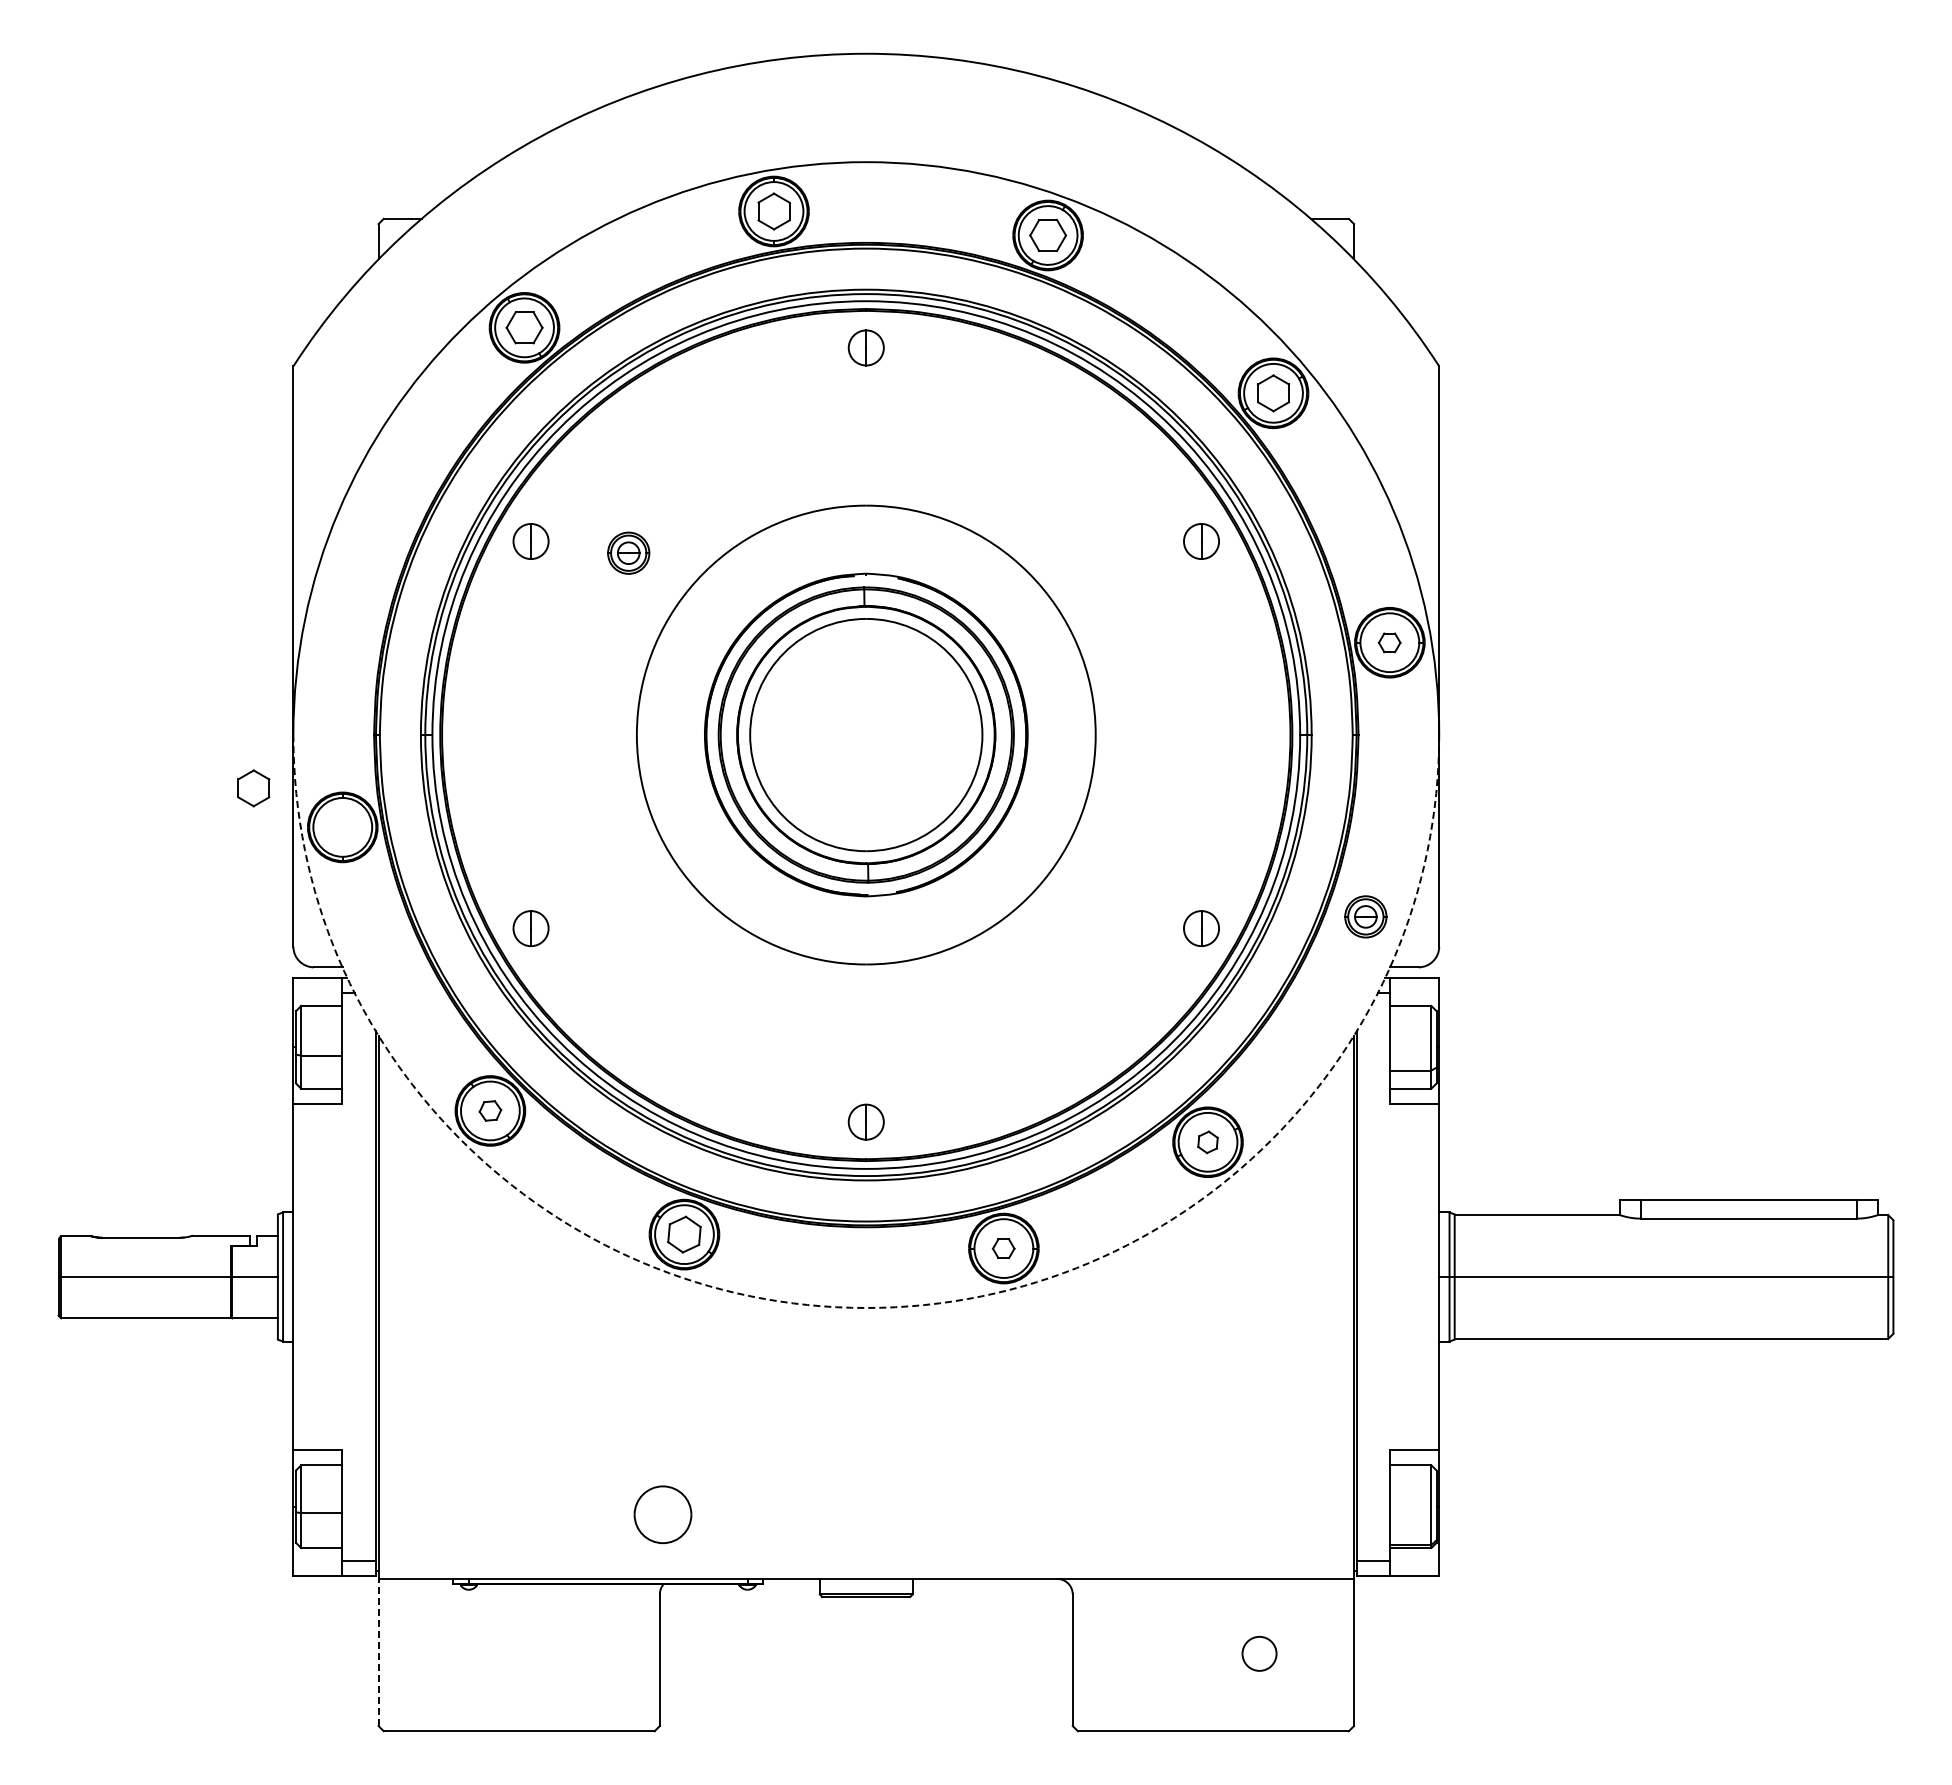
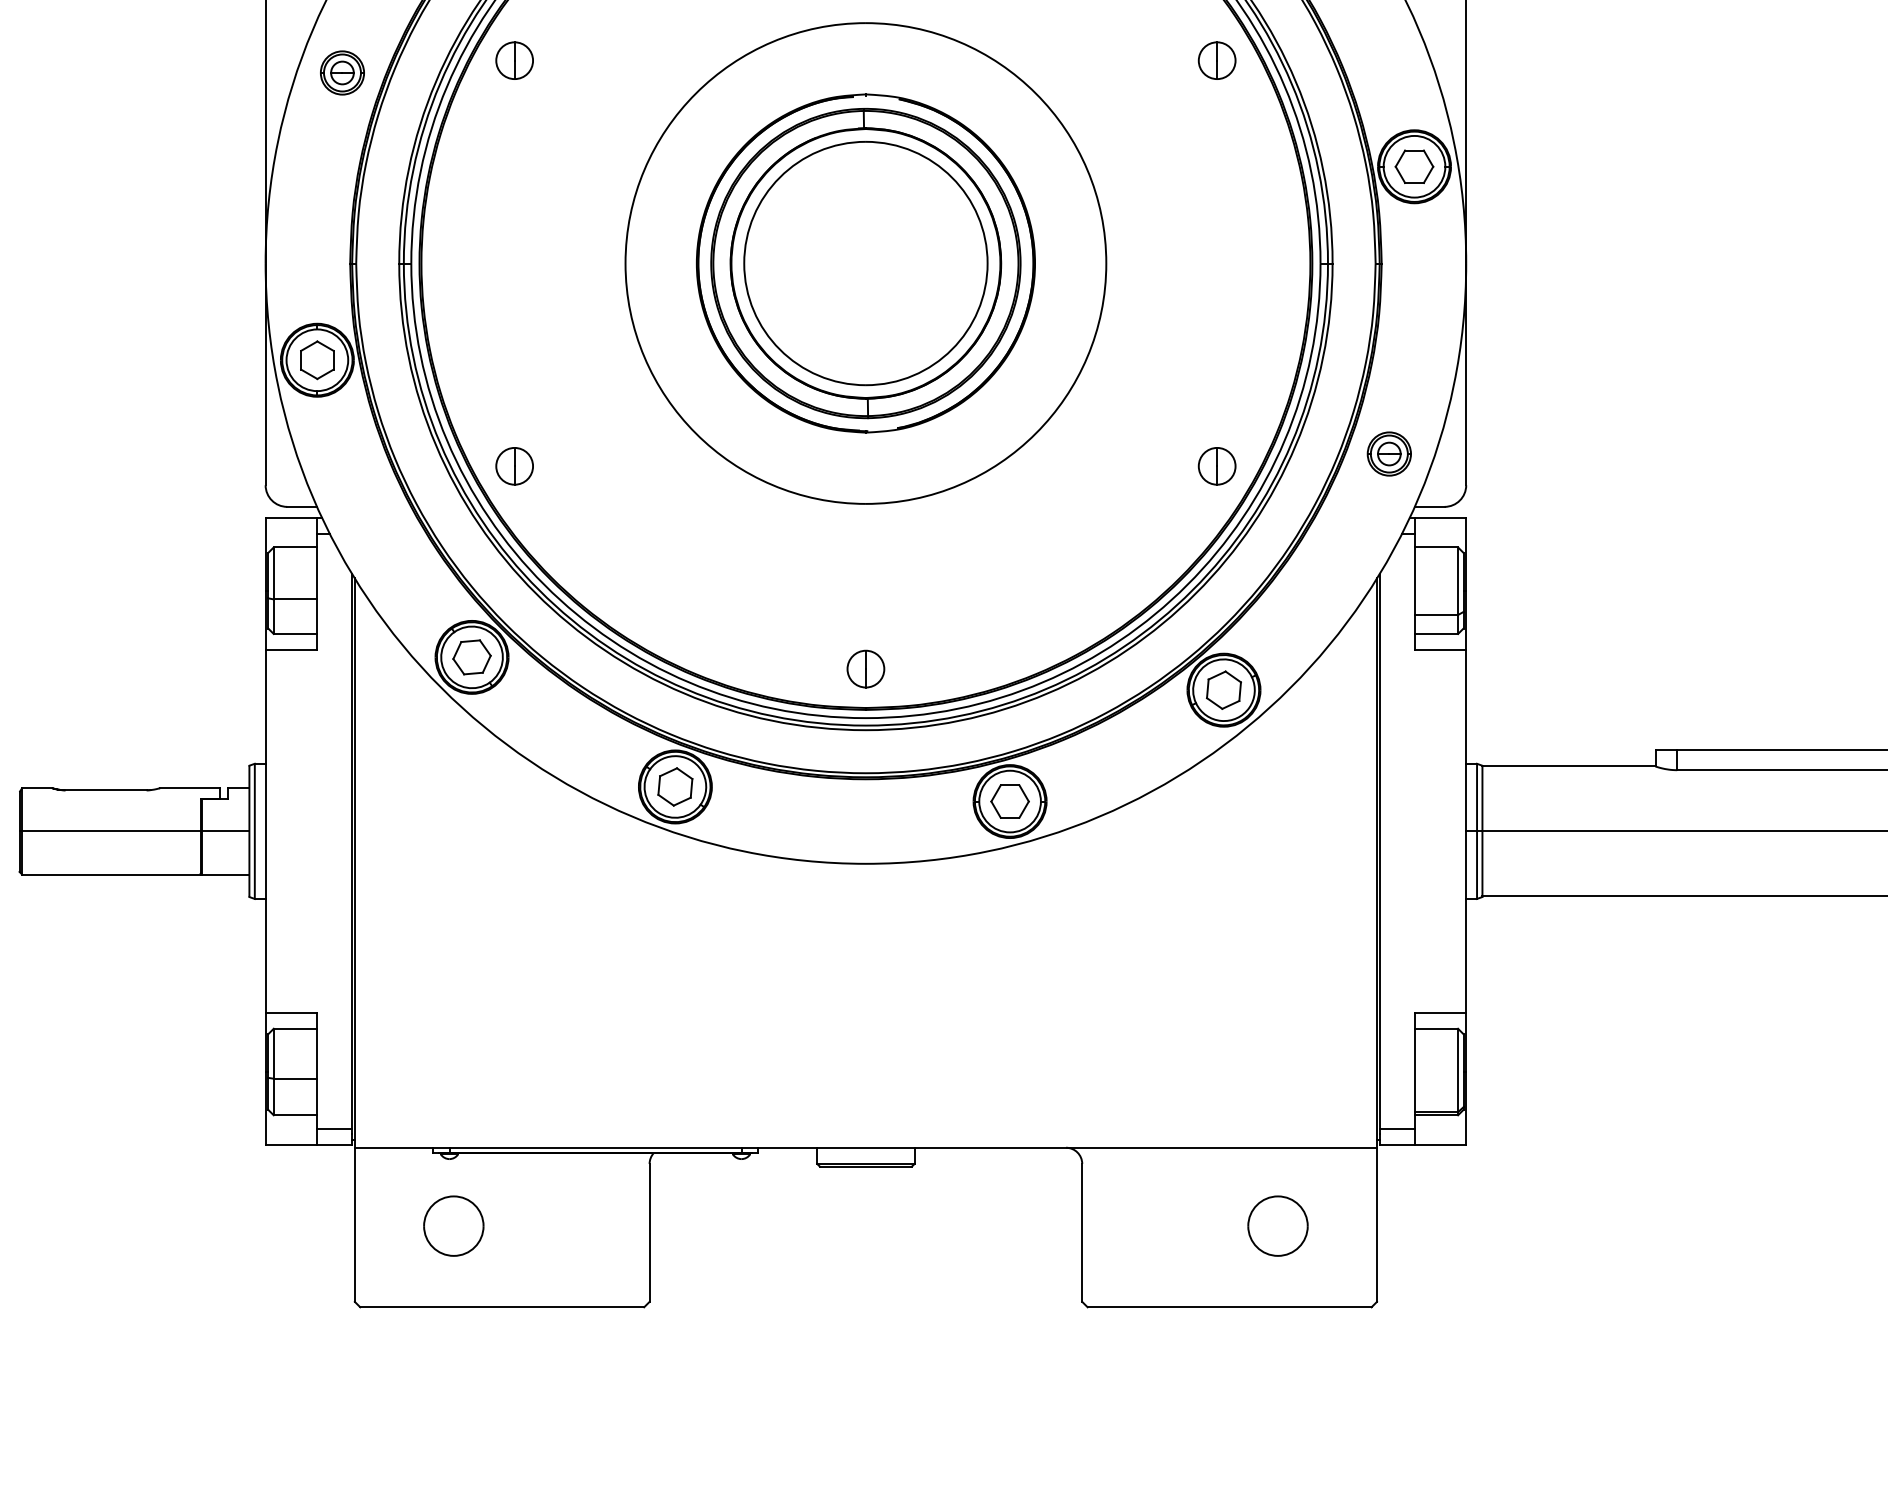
part: (628, 552) -> (342, 72), moved
part: (1389, 642) -> (1414, 166), size x1.67
part: (253, 788) -> (317, 360), moved
part: (490, 1110) -> (472, 656), size x1.67
part: (1207, 1142) -> (1223, 690), size x1.67
part: (1003, 1248) -> (1009, 801), size x1.67
arc: (866, 1307) -> (866, 863), dashed -> solid
part: (662, 1514) -> (453, 1225), moved
line: (378, 1652) -> (354, 1224), dashed -> solid
part: (1259, 1653) -> (1277, 1225), size x1.67

